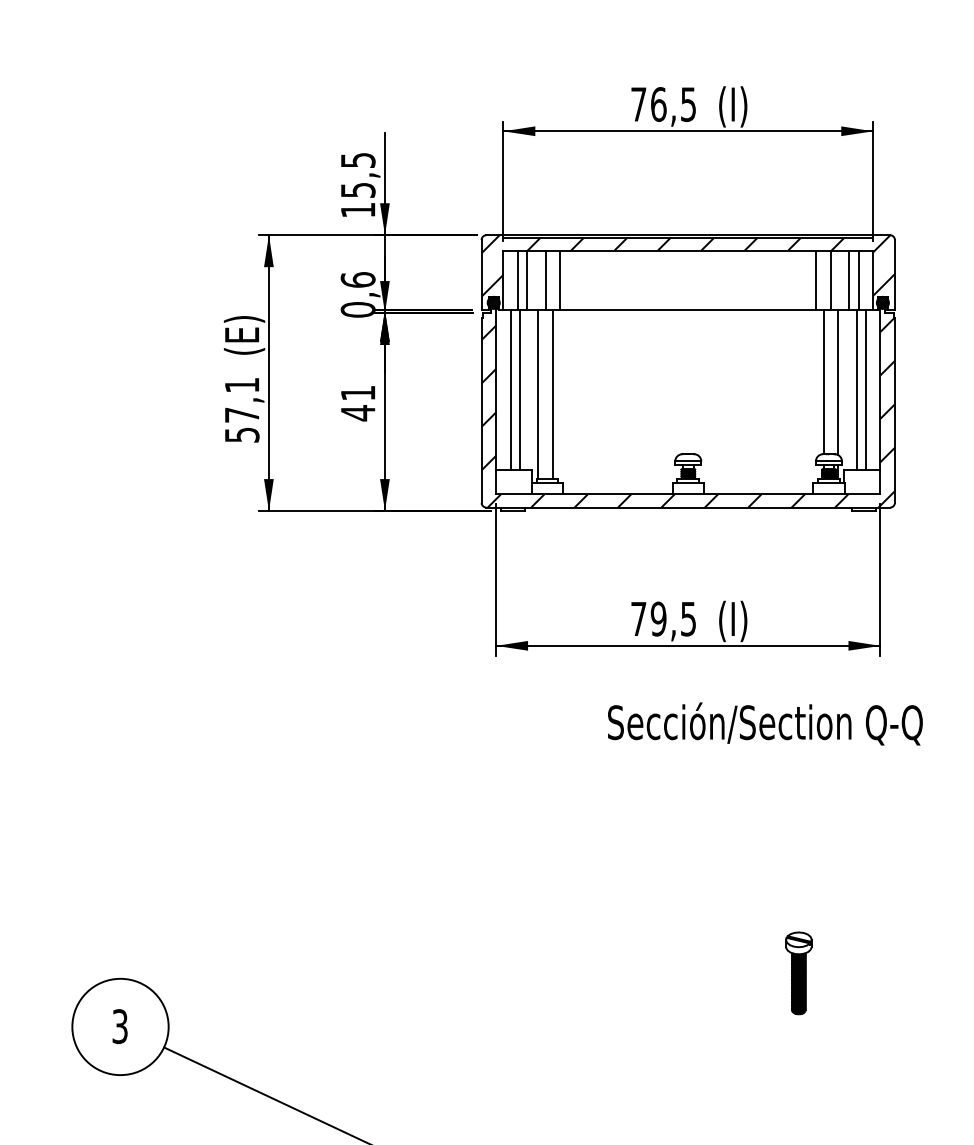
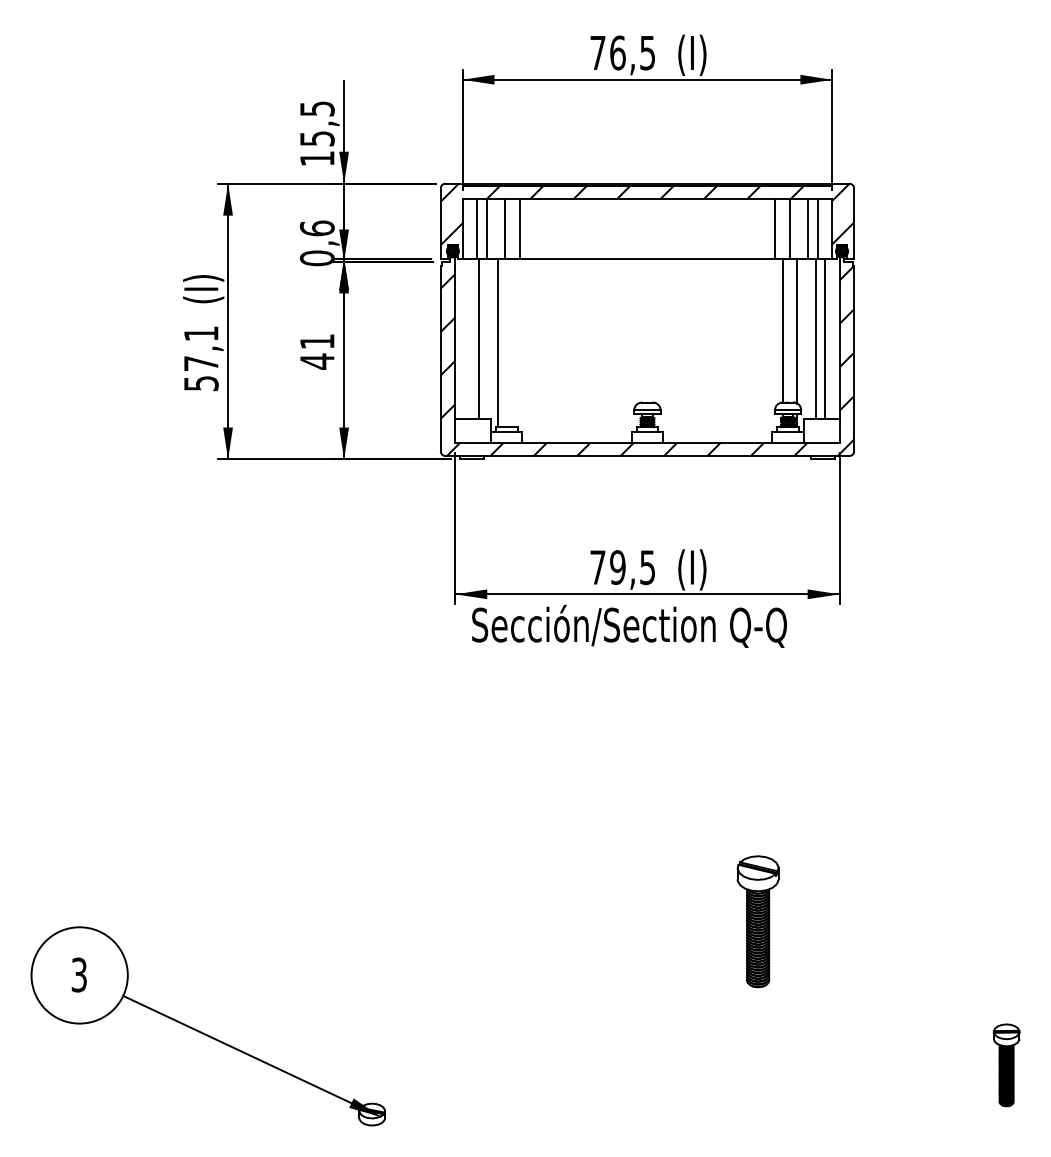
text: (244, 327) -> (203, 275), (E) -> (I)
line: (510, 390) -> (469, 338), removed
line: (553, 394) -> (512, 342), removed
text: (765, 724) -> (629, 626), moved
part: (798, 973) -> (757, 921), size x1.6

